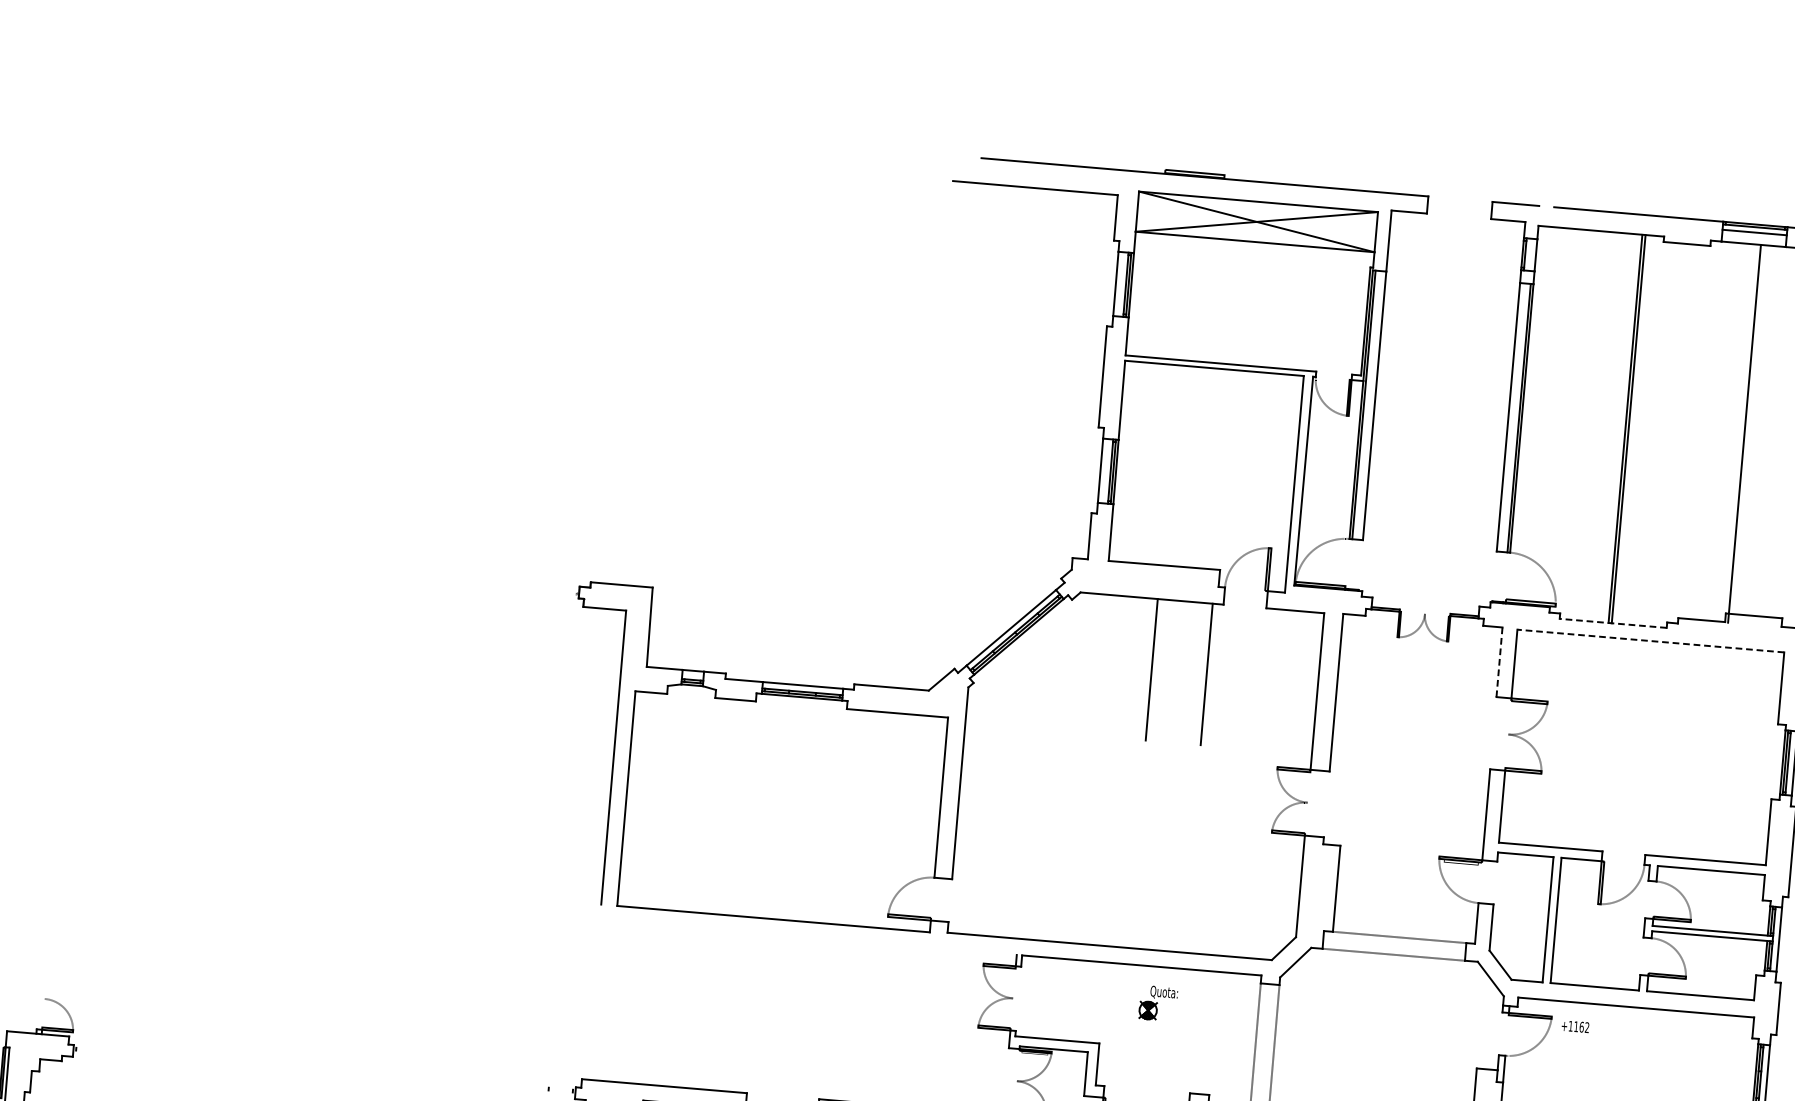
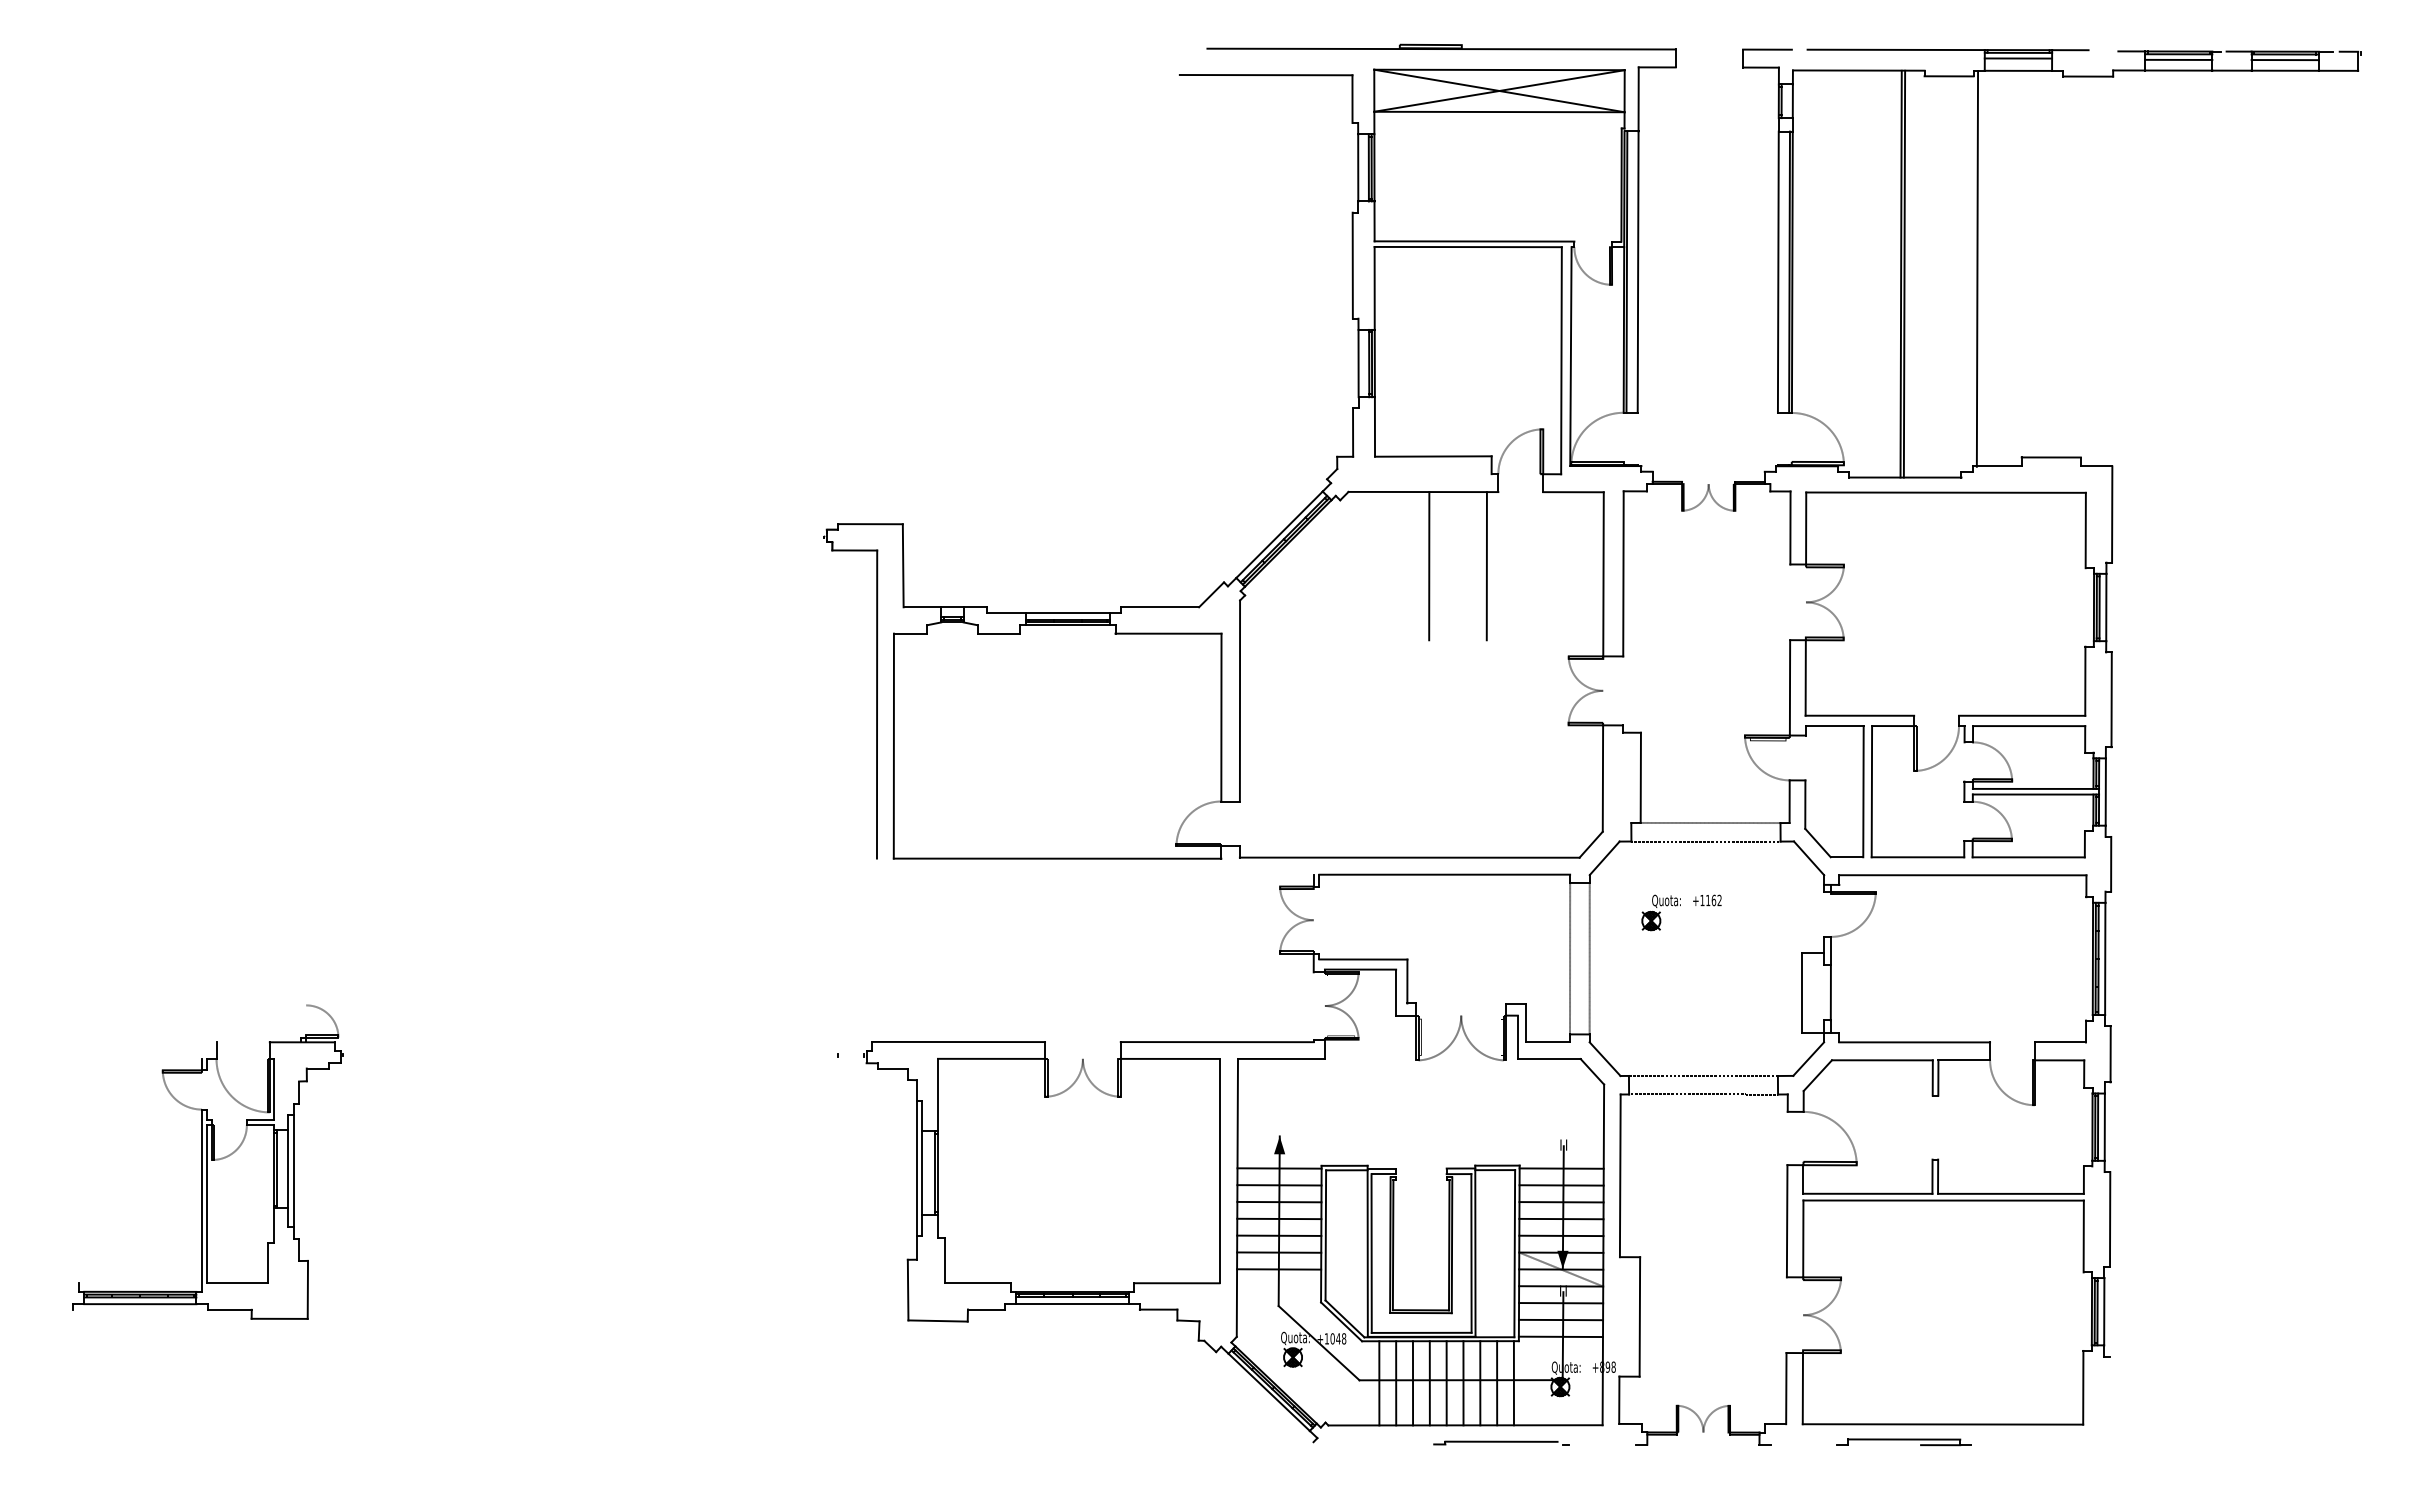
line: (1744, 433) -> (1977, 268), moved
line: (1612, 623) -> (1904, 477), dashed -> solid
line: (1651, 640) -> (1946, 492), dashed -> solid
line: (1499, 662) -> (1790, 528), dashed -> solid
part: (1157, 1003) -> (1660, 912), moved
text: (1575, 1026) -> (1707, 900), moved

